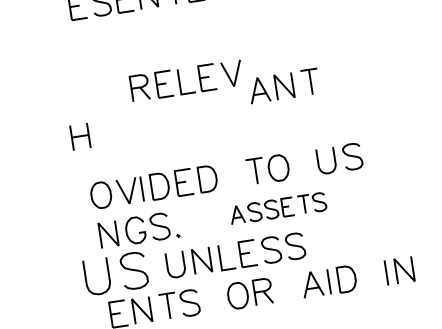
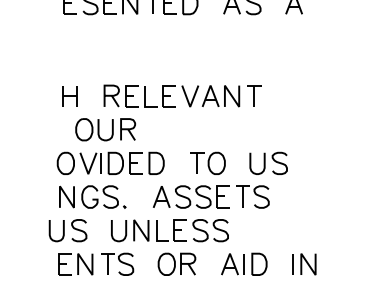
part: (186, 79) -> (151, 95), moved
part: (79, 137) -> (69, 96), moved
part: (141, 148) -> (105, 129), added
part: (277, 208) -> (210, 196), size x1.43
part: (115, 273) -> (67, 230), size x0.71

